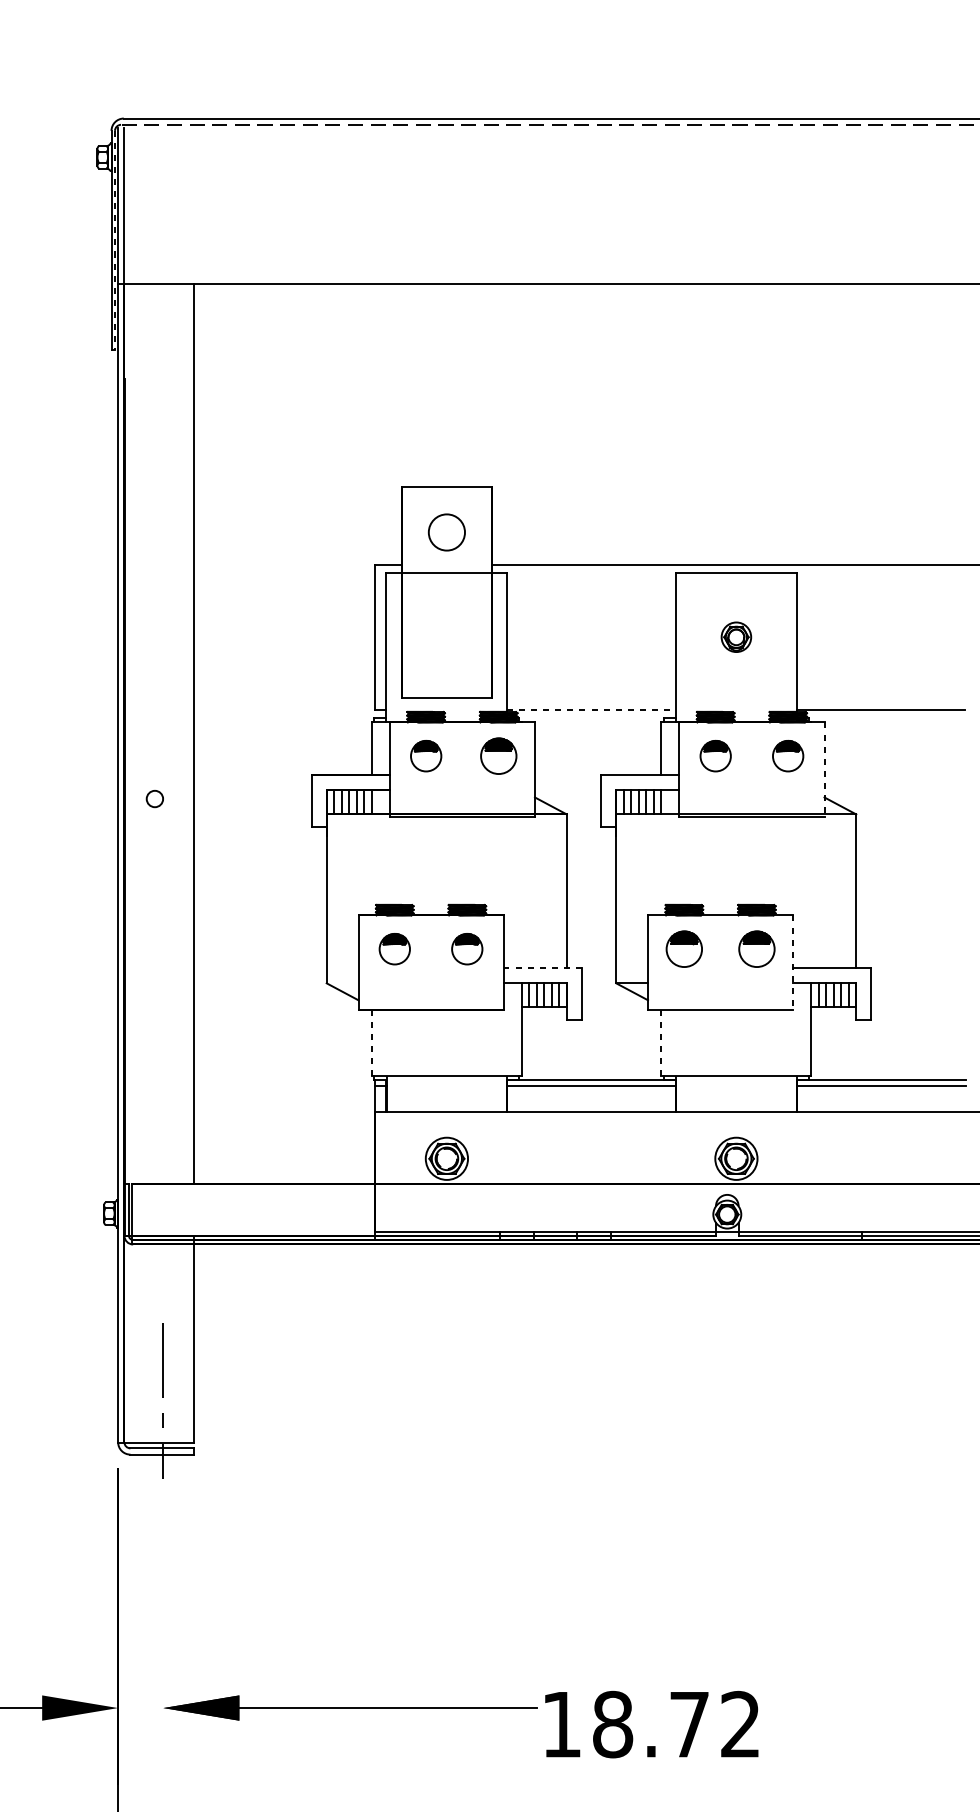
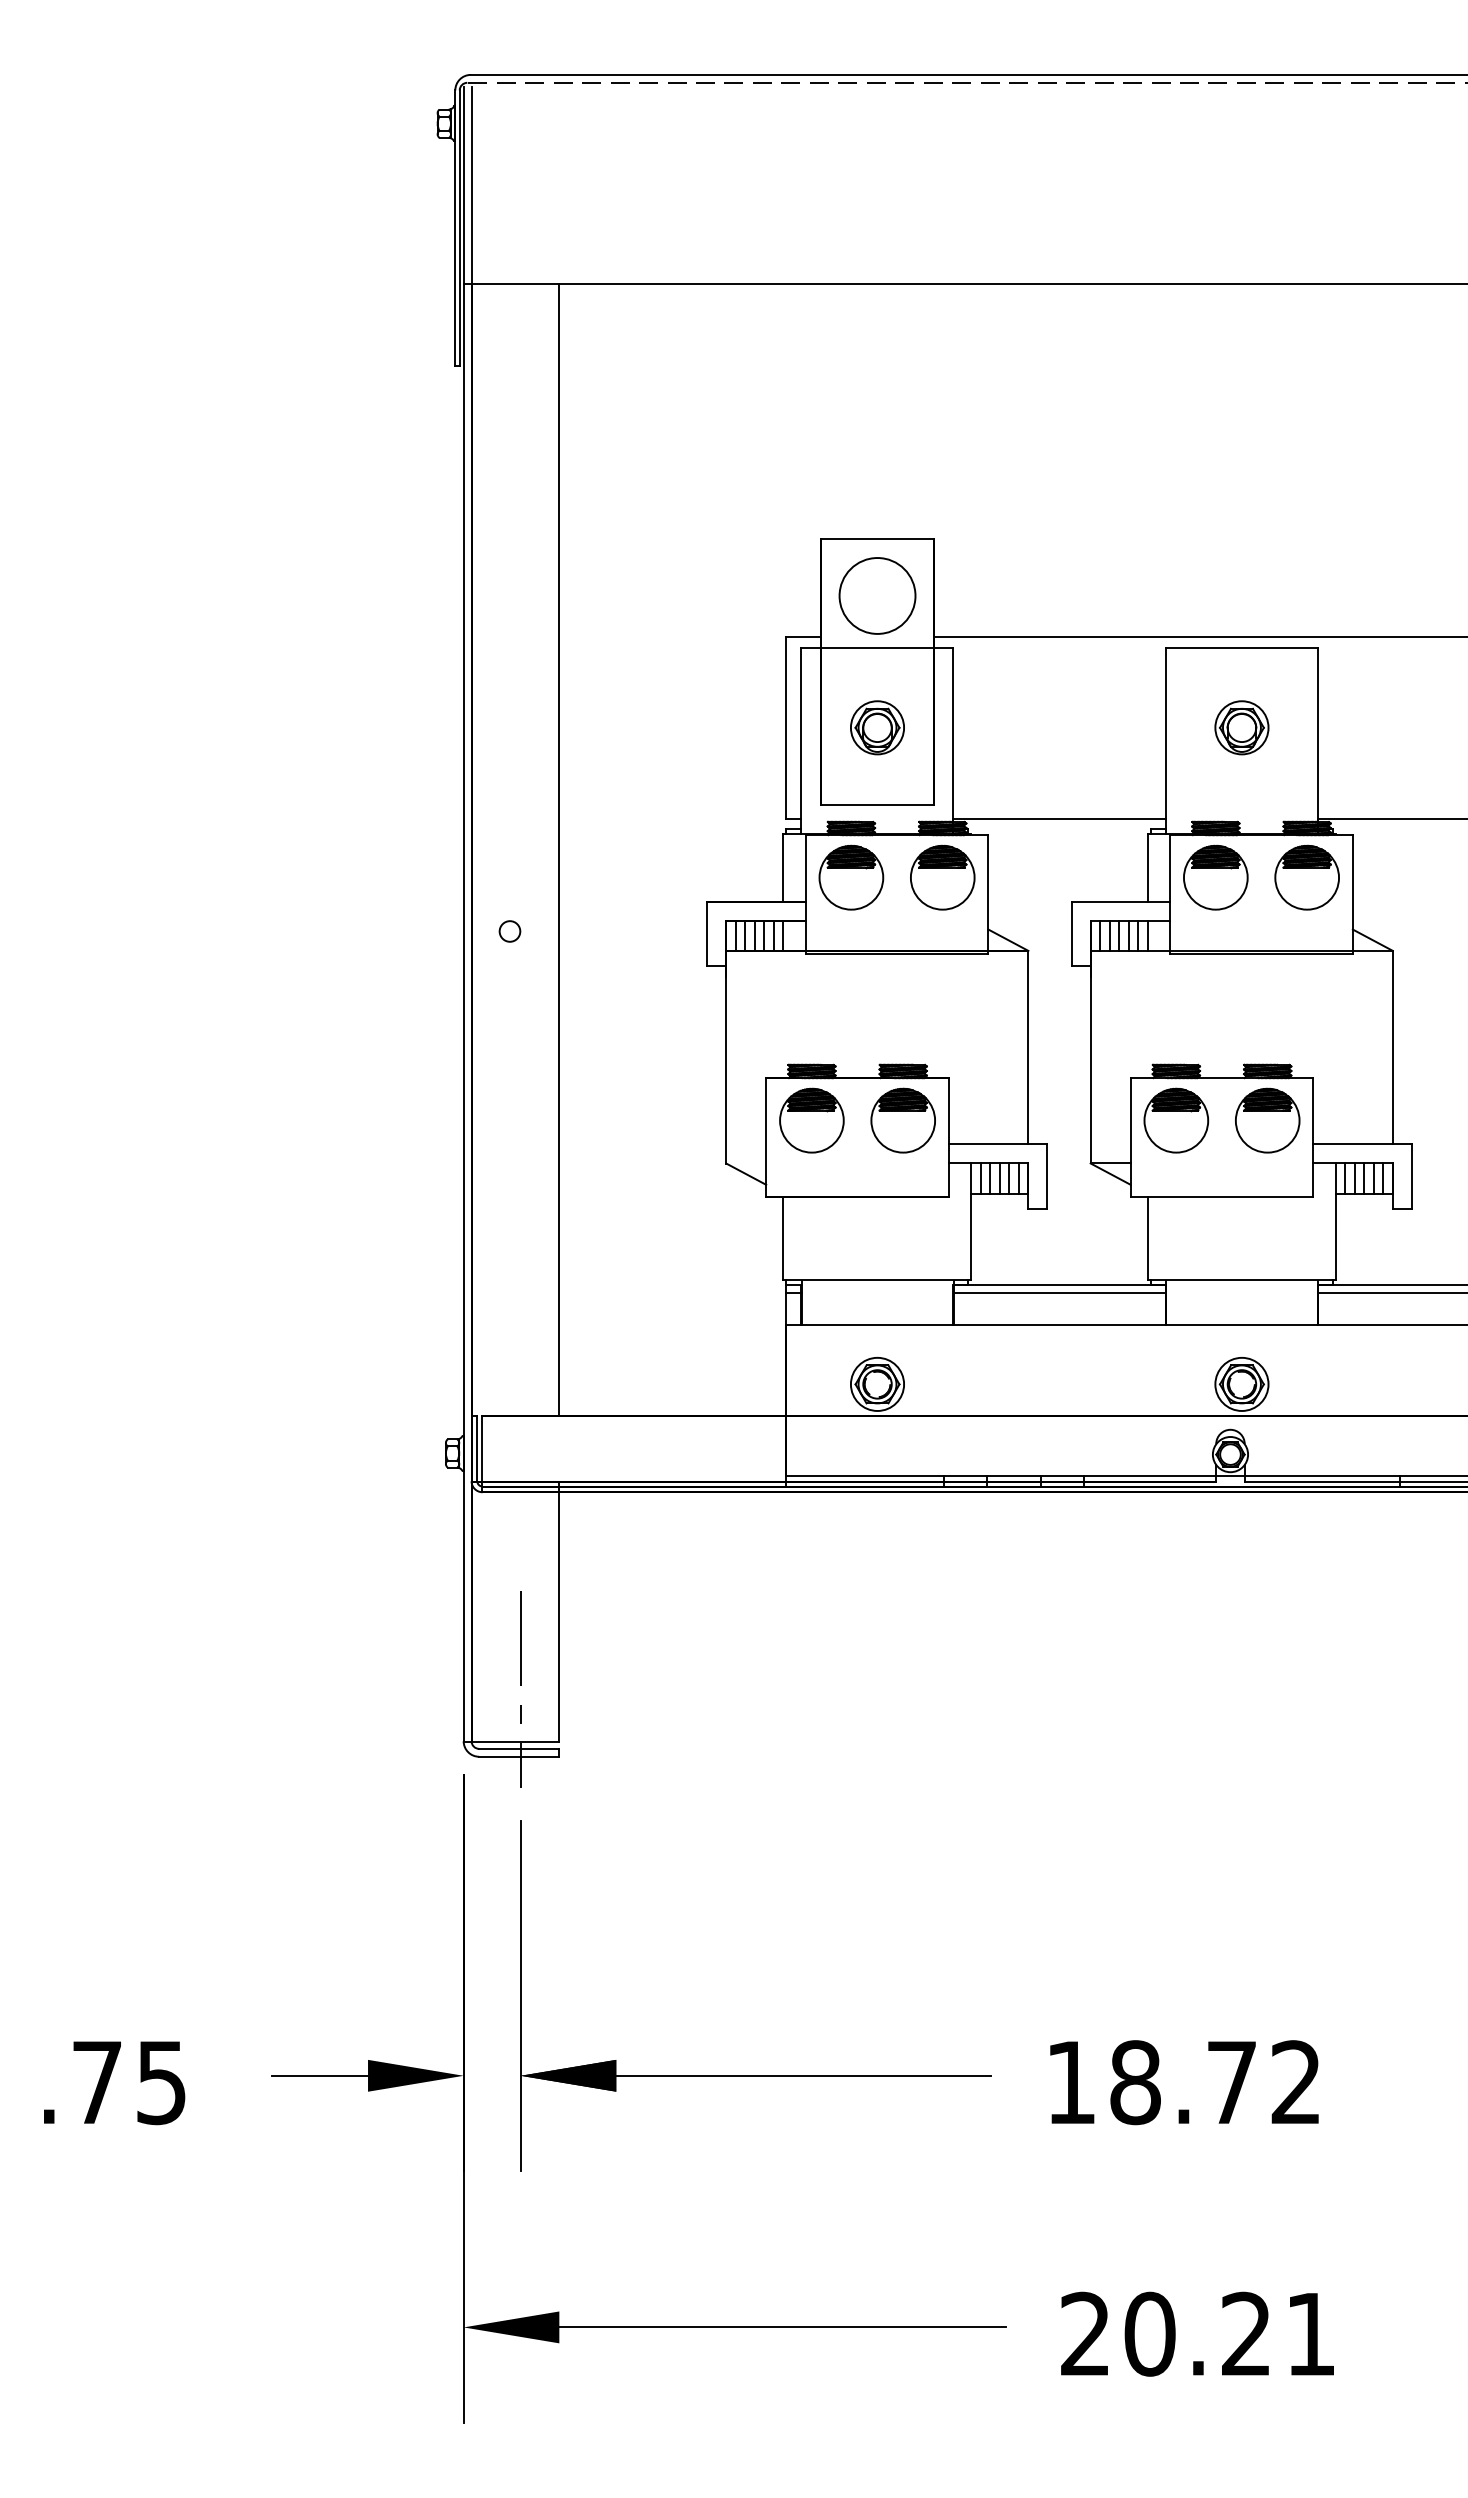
line: (114, 240) -> (459, 228), dashed -> solid
circle: (446, 532) -> (877, 595), size x1.67
part: (446, 636) -> (877, 727), added
part: (736, 636) -> (1241, 727), size x1.43
line: (592, 709) -> (1060, 818), dashed -> solid
part: (426, 756) -> (851, 877), size x1.67
part: (498, 756) -> (942, 877), size x1.43
part: (715, 756) -> (1215, 877), size x1.67
part: (787, 756) -> (1306, 877), size x1.67
line: (824, 769) -> (1352, 894), dashed -> solid
part: (394, 949) -> (811, 1120), size x1.67
part: (466, 949) -> (902, 1120), size x1.67
part: (684, 949) -> (1176, 1120), size x1.43
part: (756, 949) -> (1267, 1120), size x1.43
line: (793, 962) -> (1313, 1137), dashed -> solid
line: (542, 968) -> (997, 1144), dashed -> solid
line: (372, 1042) -> (783, 1238), dashed -> solid
line: (661, 1042) -> (1147, 1238), dashed -> solid
line: (163, 1645) -> (520, 1996), added
text: (651, 1724) -> (1184, 2082), moved

